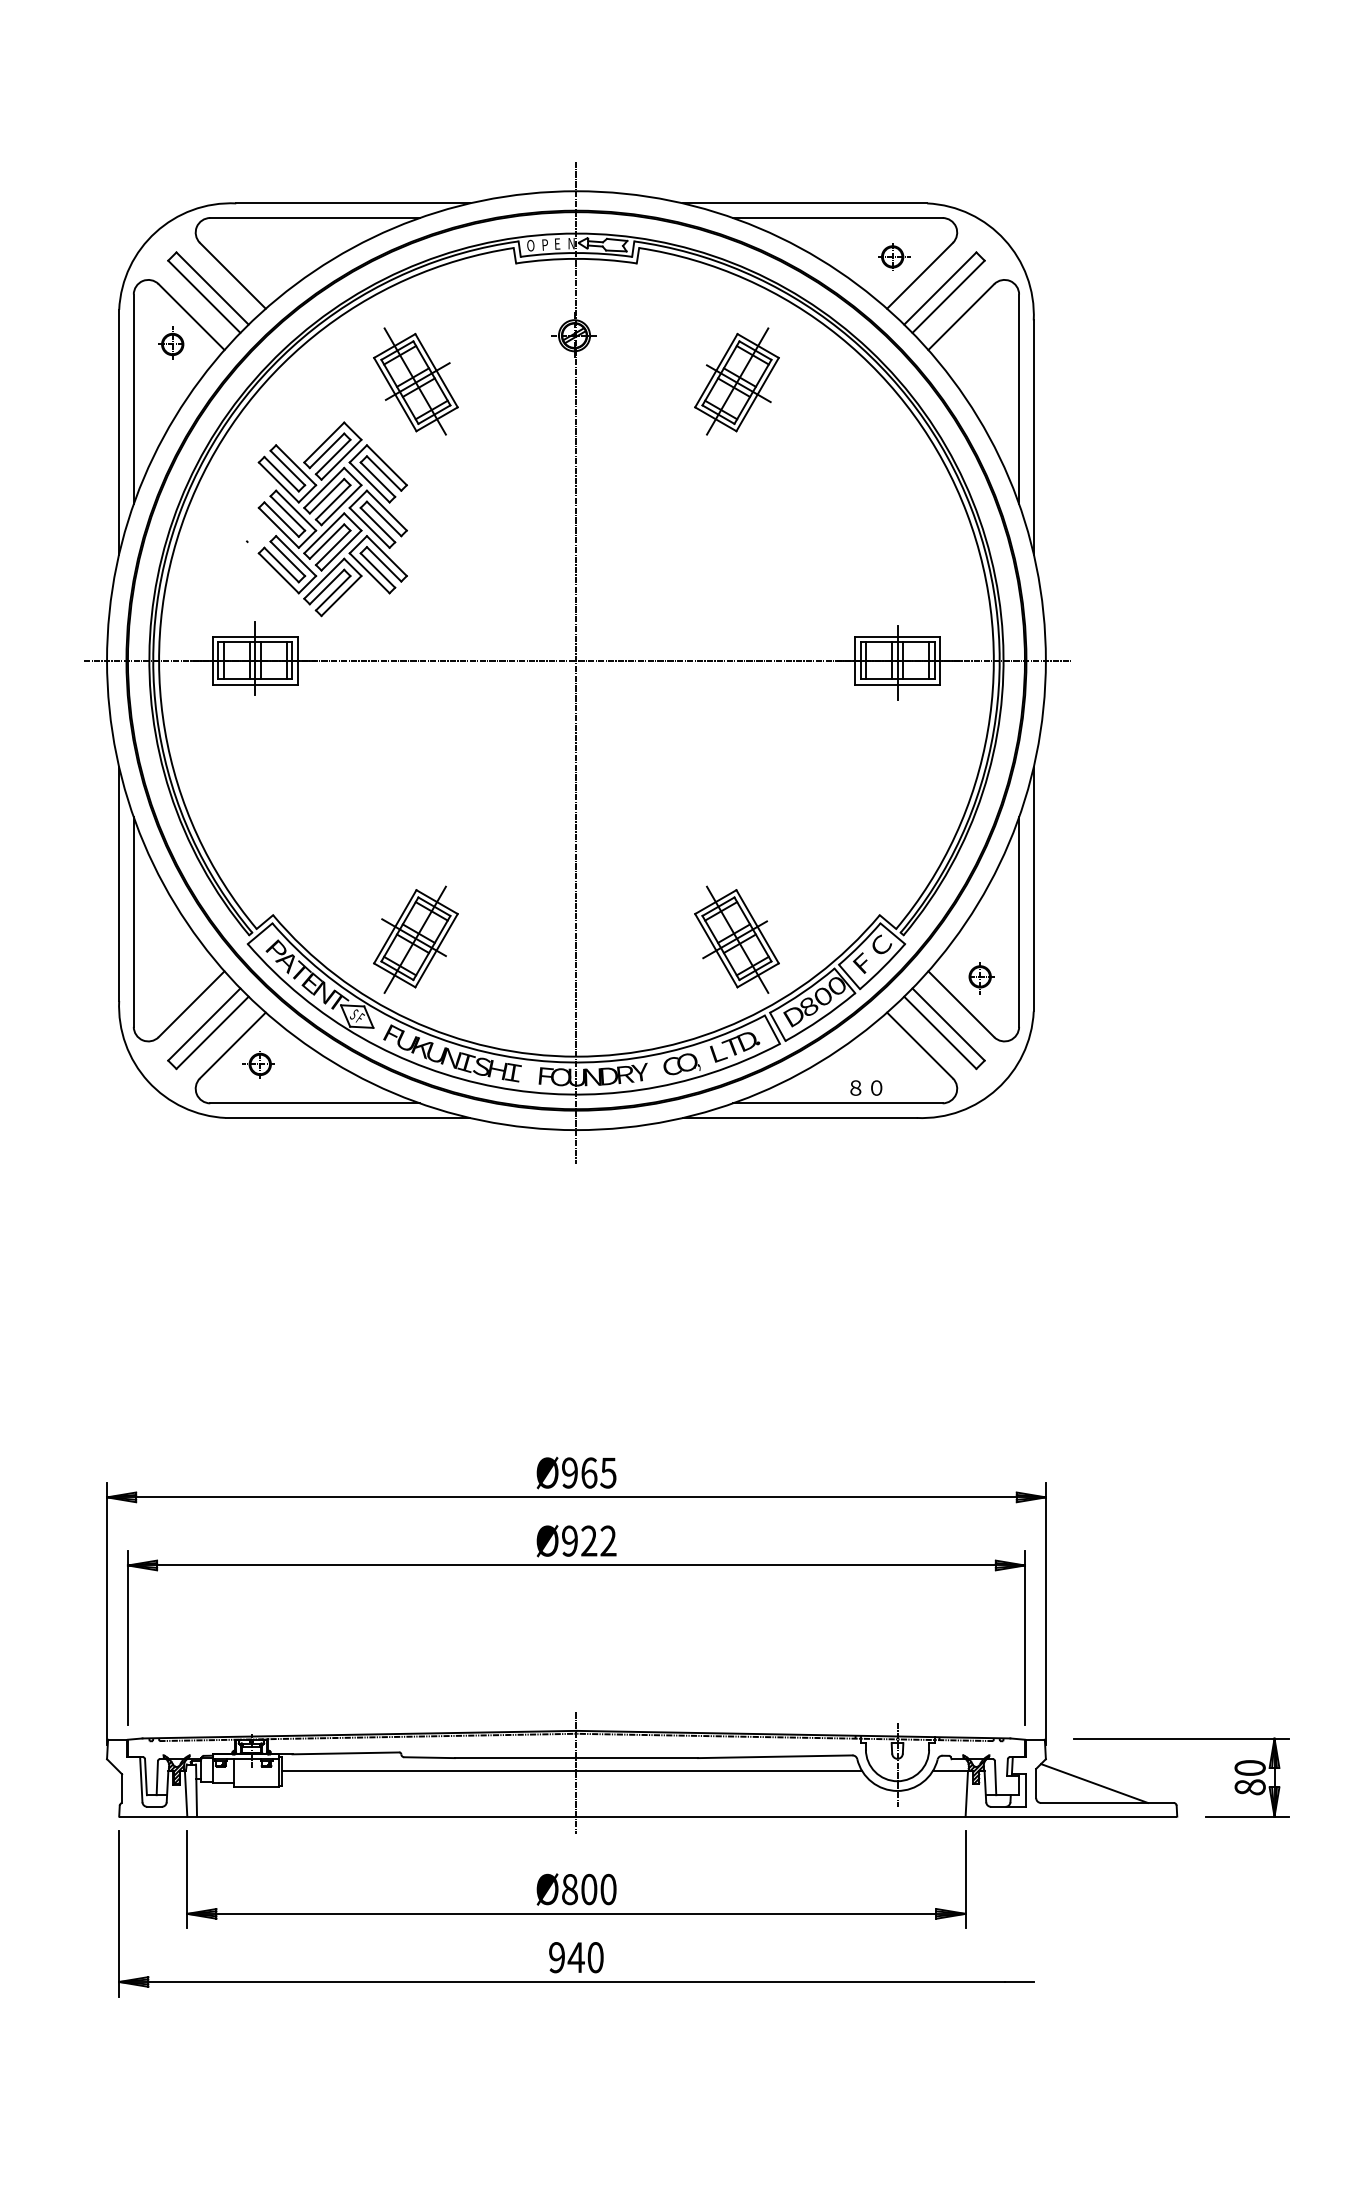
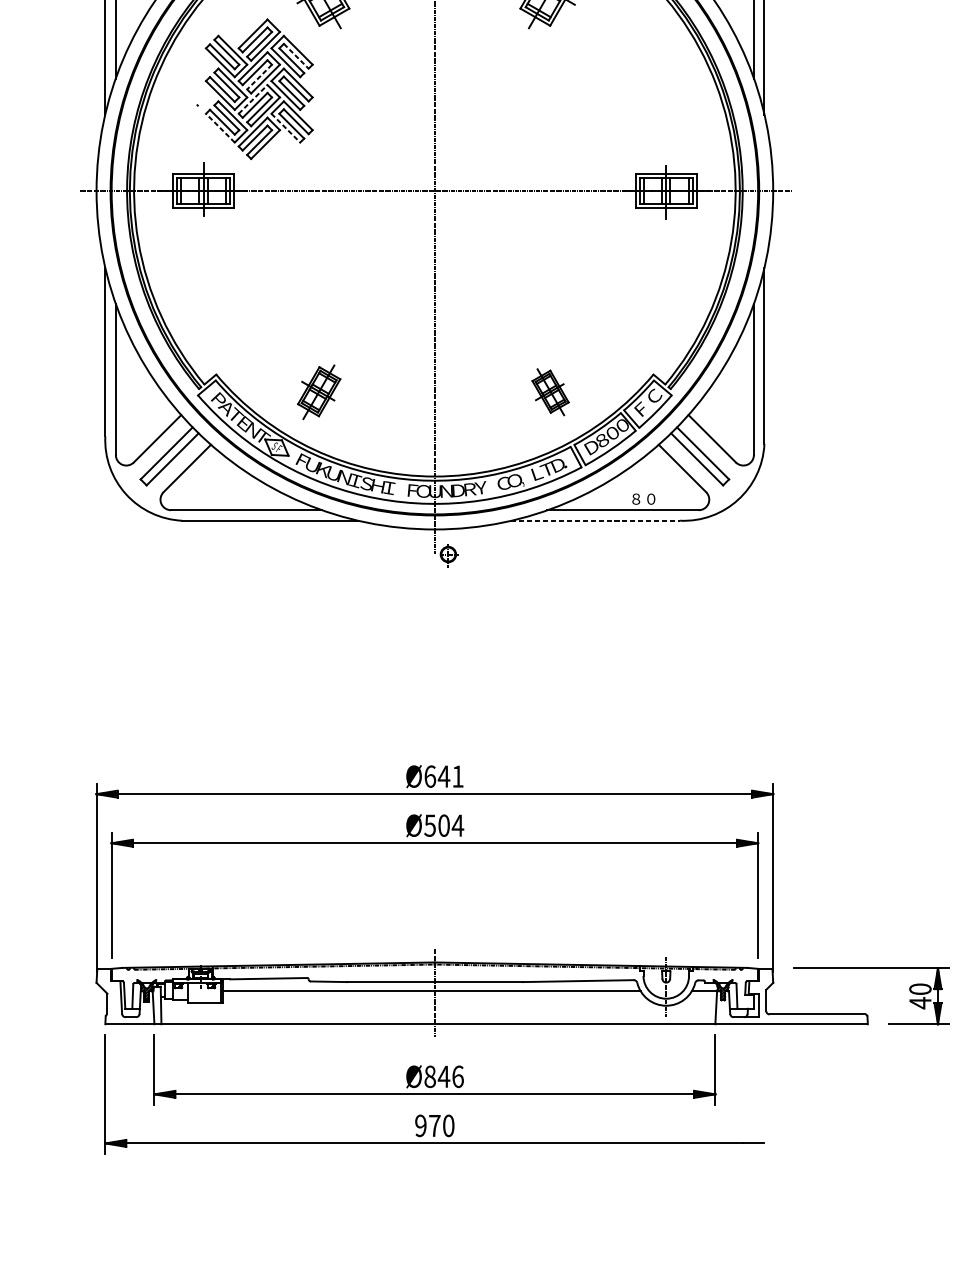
line: (384, 473) -> (296, 56), solid -> dashed
line: (332, 502) -> (259, 77), solid -> dashed
line: (324, 533) -> (253, 99), solid -> dashed
line: (278, 572) -> (220, 127), solid -> dashed
line: (370, 573) -> (286, 128), solid -> dashed
part: (415, 939) -> (318, 392), size x0.7
part: (736, 939) -> (550, 392), size x0.6
part: (981, 978) -> (449, 555), moved
part: (258, 1064) -> (205, 482), removed
line: (800, 1117) -> (596, 520), solid -> dashed
text: (589, 1472) -> (444, 776), Ø965 -> Ø641
text: (589, 1540) -> (444, 825), Ø922 -> Ø504
line: (1094, 1783) -> (808, 1000), removed
text: (1249, 1787) -> (919, 1003), 80 -> 40
text: (598, 1889) -> (450, 1076), Ø800 -> Ø846
text: (575, 1957) -> (434, 1125), 940 -> 970

